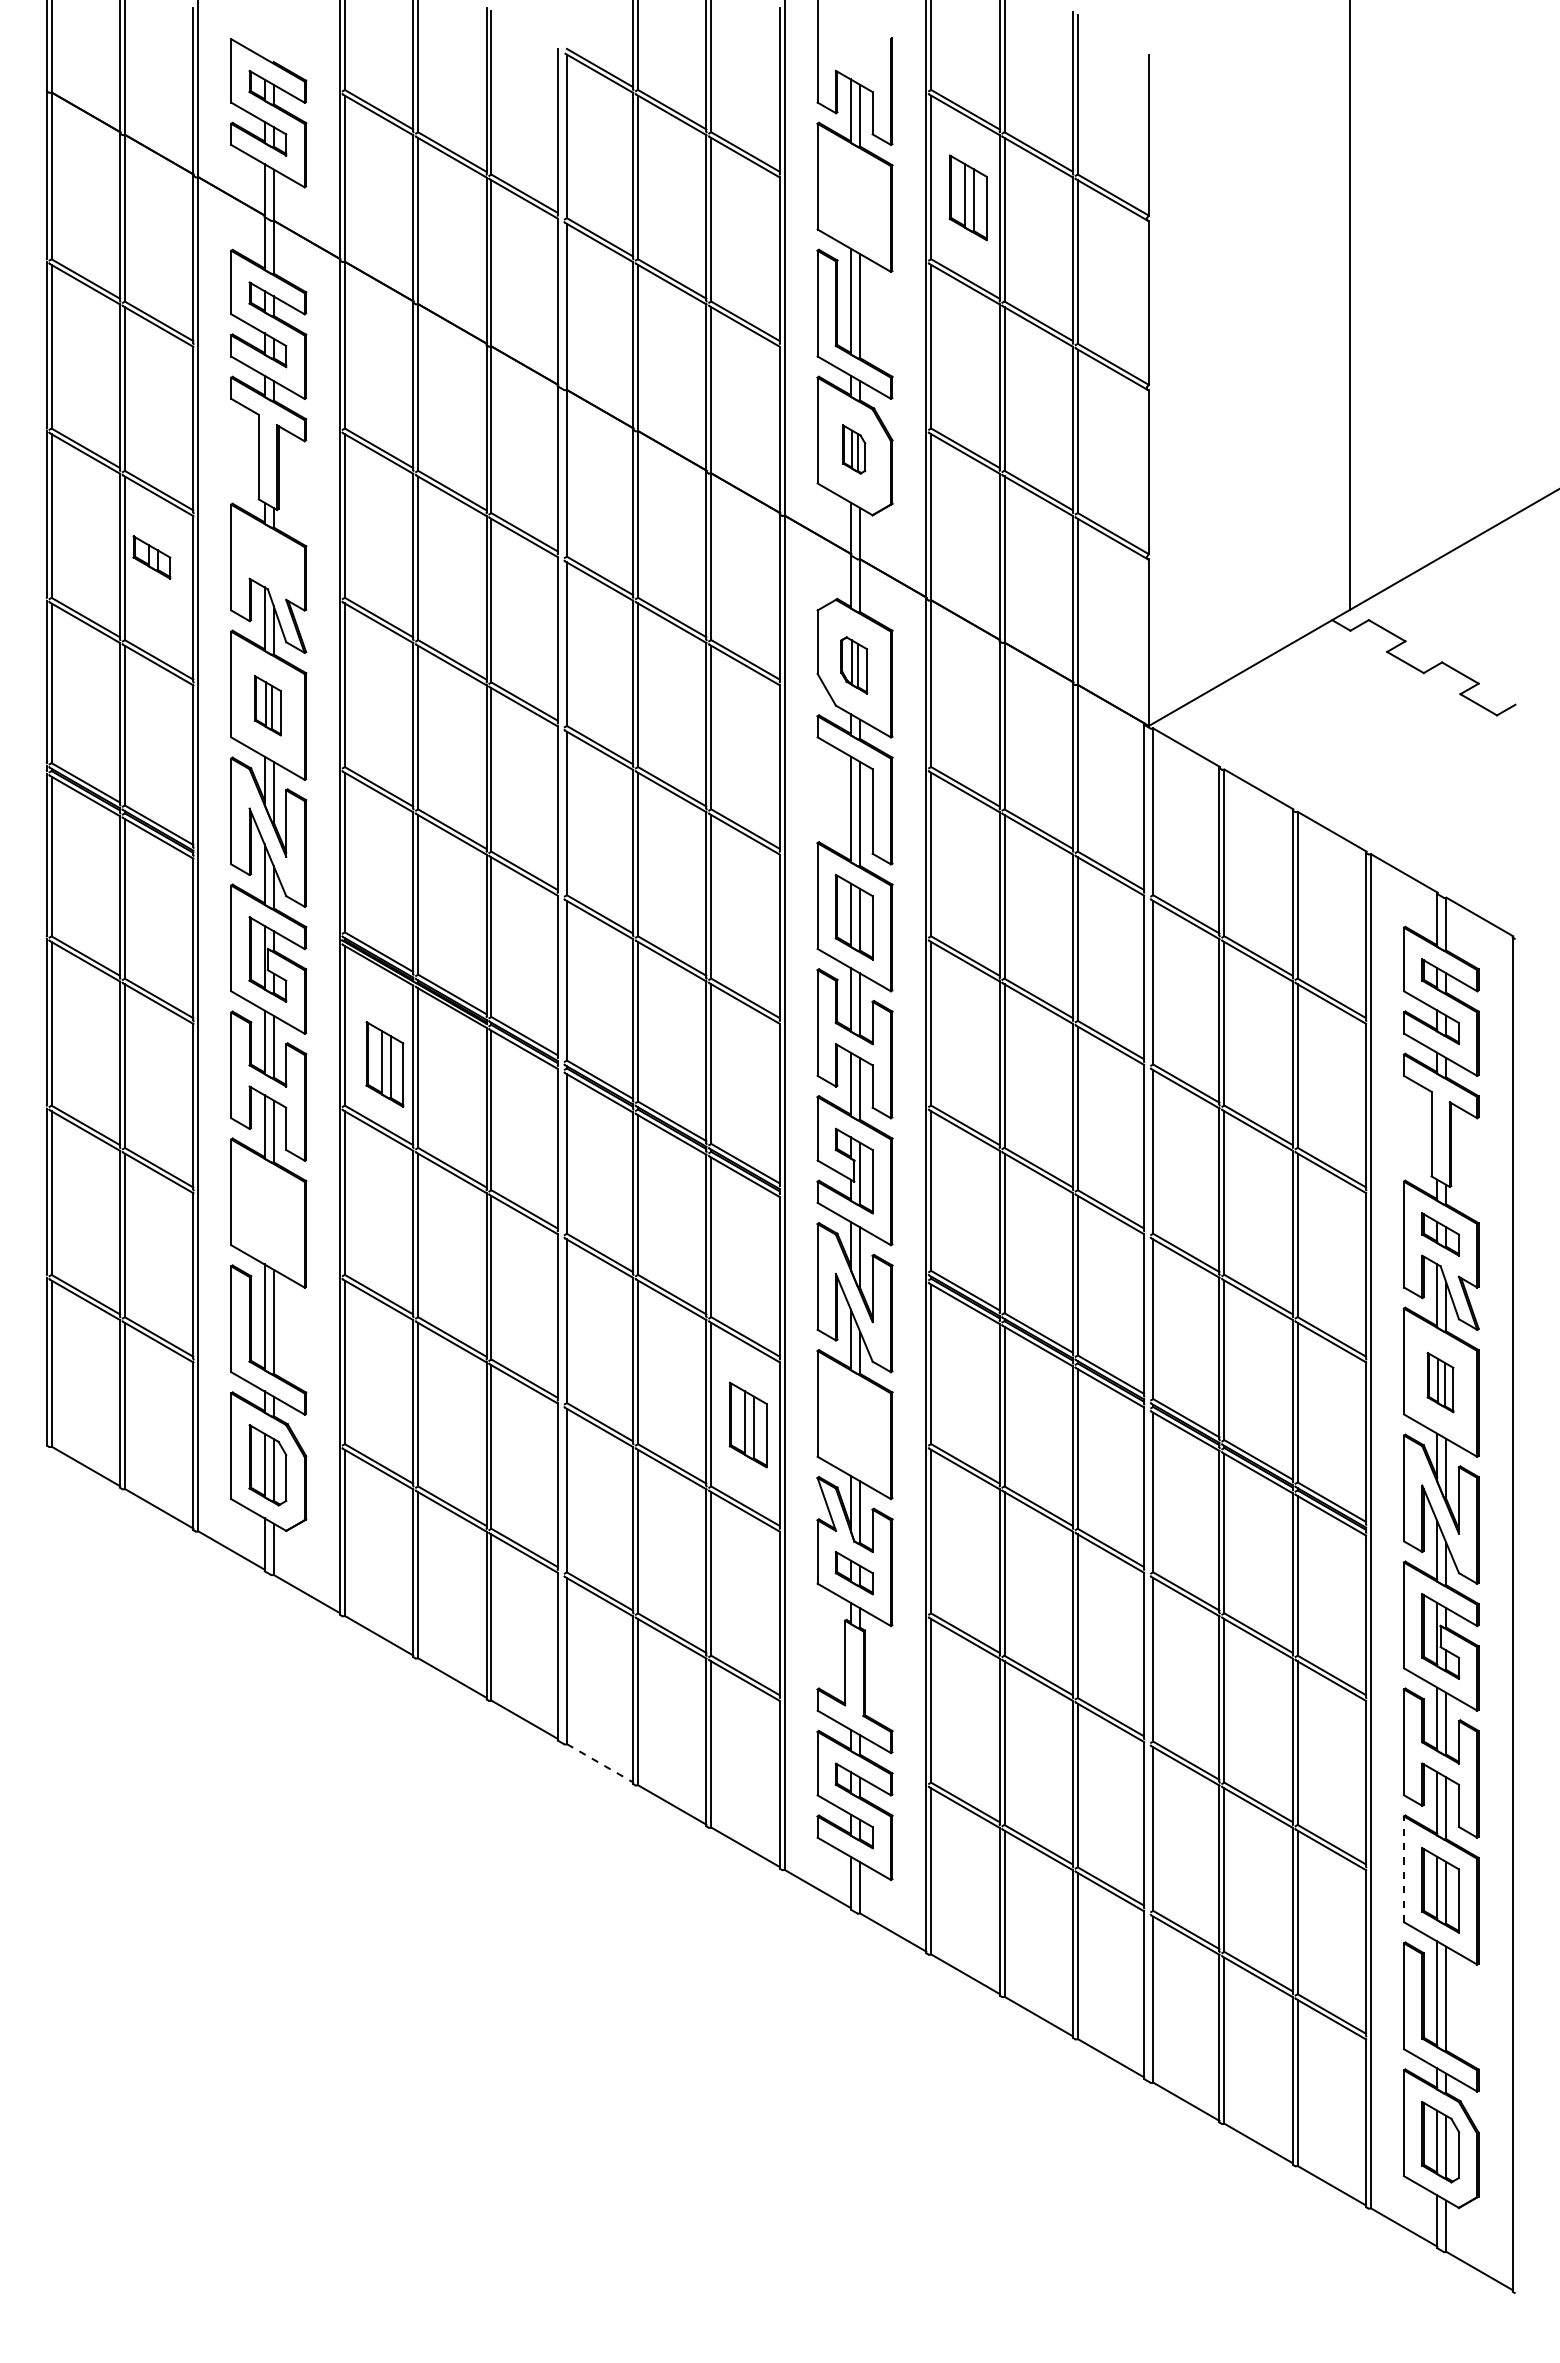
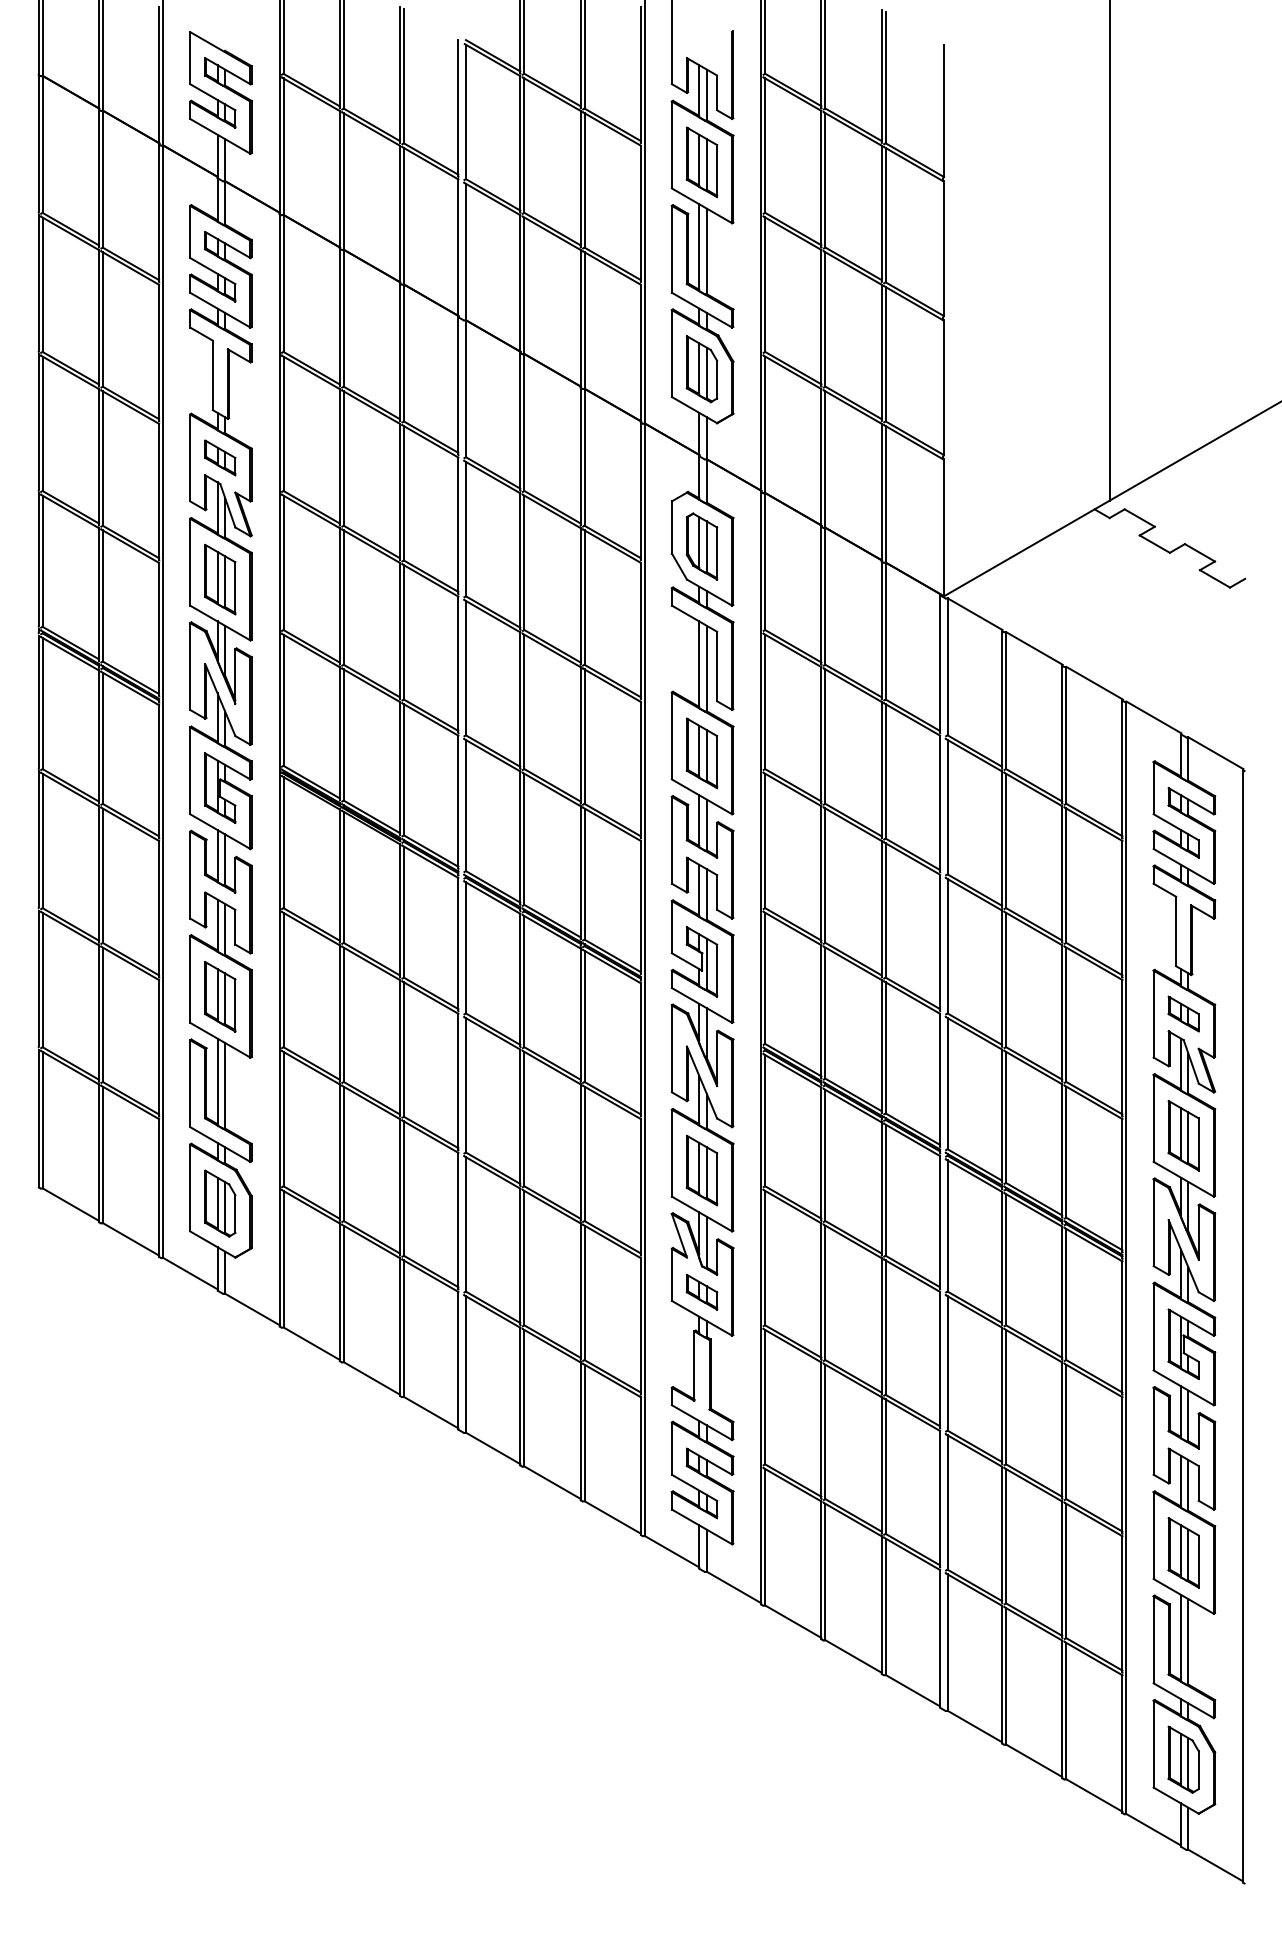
part: (967, 197) -> (701, 162), moved
part: (853, 449) -> (701, 369), size x1.67
part: (151, 557) -> (219, 457), moved
part: (853, 665) -> (701, 546), size x1.43
part: (267, 705) -> (219, 579), size x1.43
part: (384, 1064) -> (219, 996), moved
part: (1440, 1382) -> (1183, 1135), size x1.43
part: (747, 1424) -> (701, 1170), moved
line: (600, 1763) -> (493, 1448), dashed -> solid
line: (1404, 1869) -> (1154, 1535), dashed -> solid

